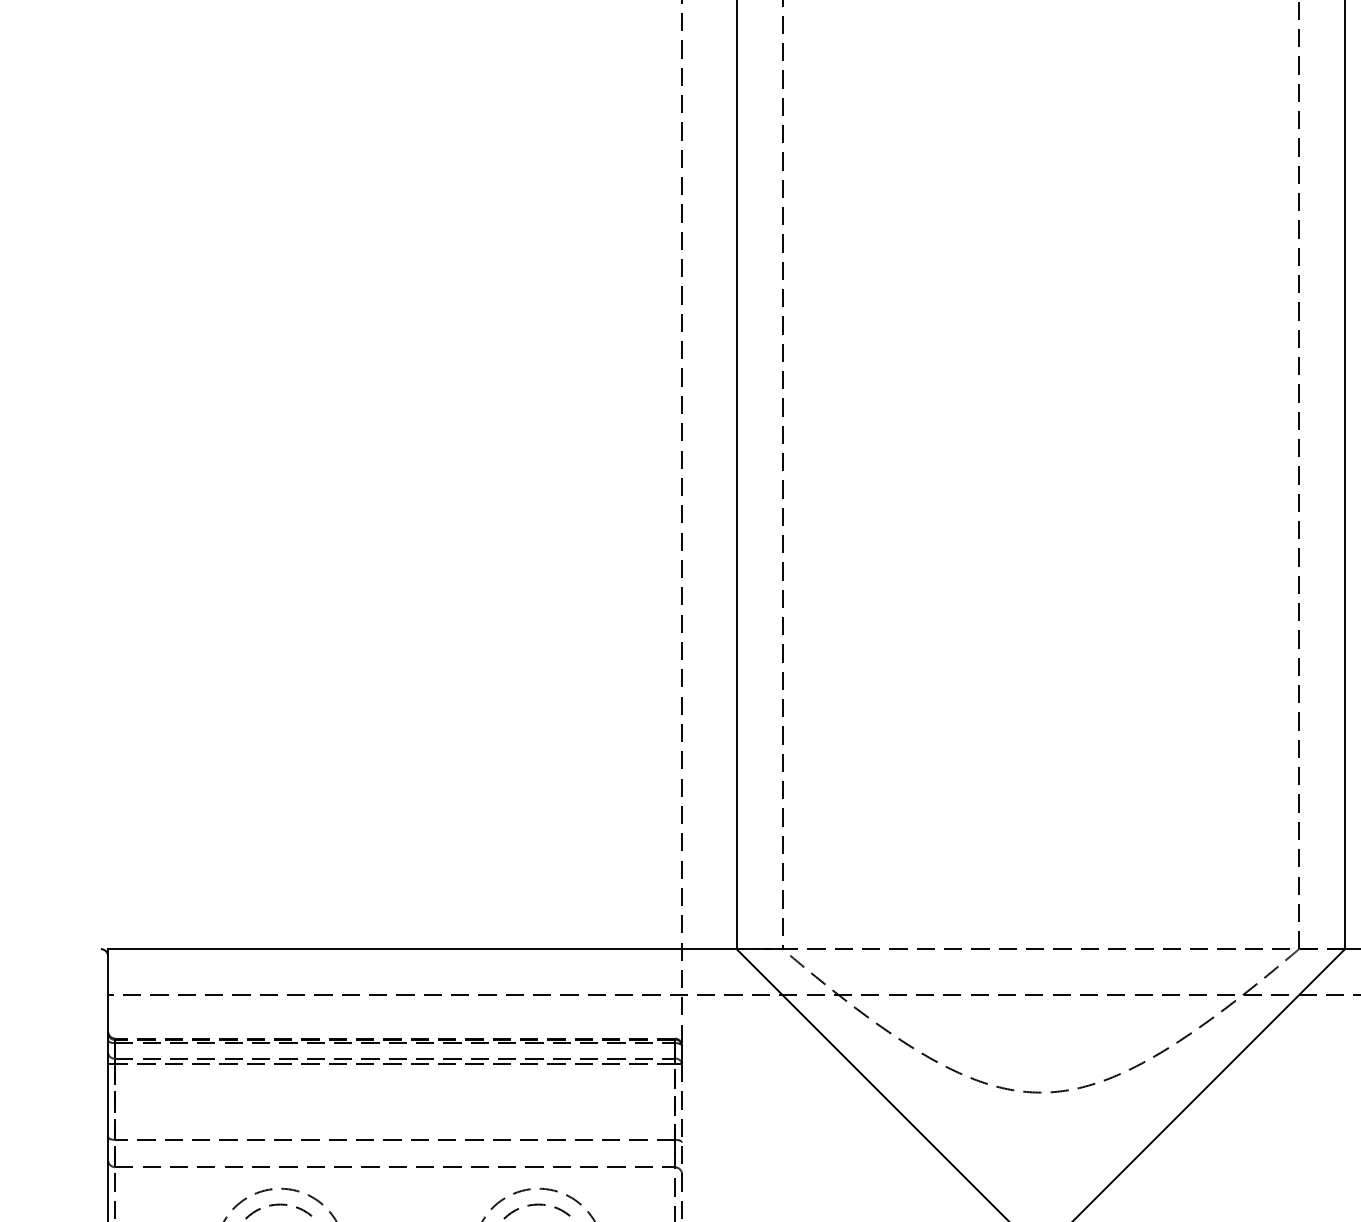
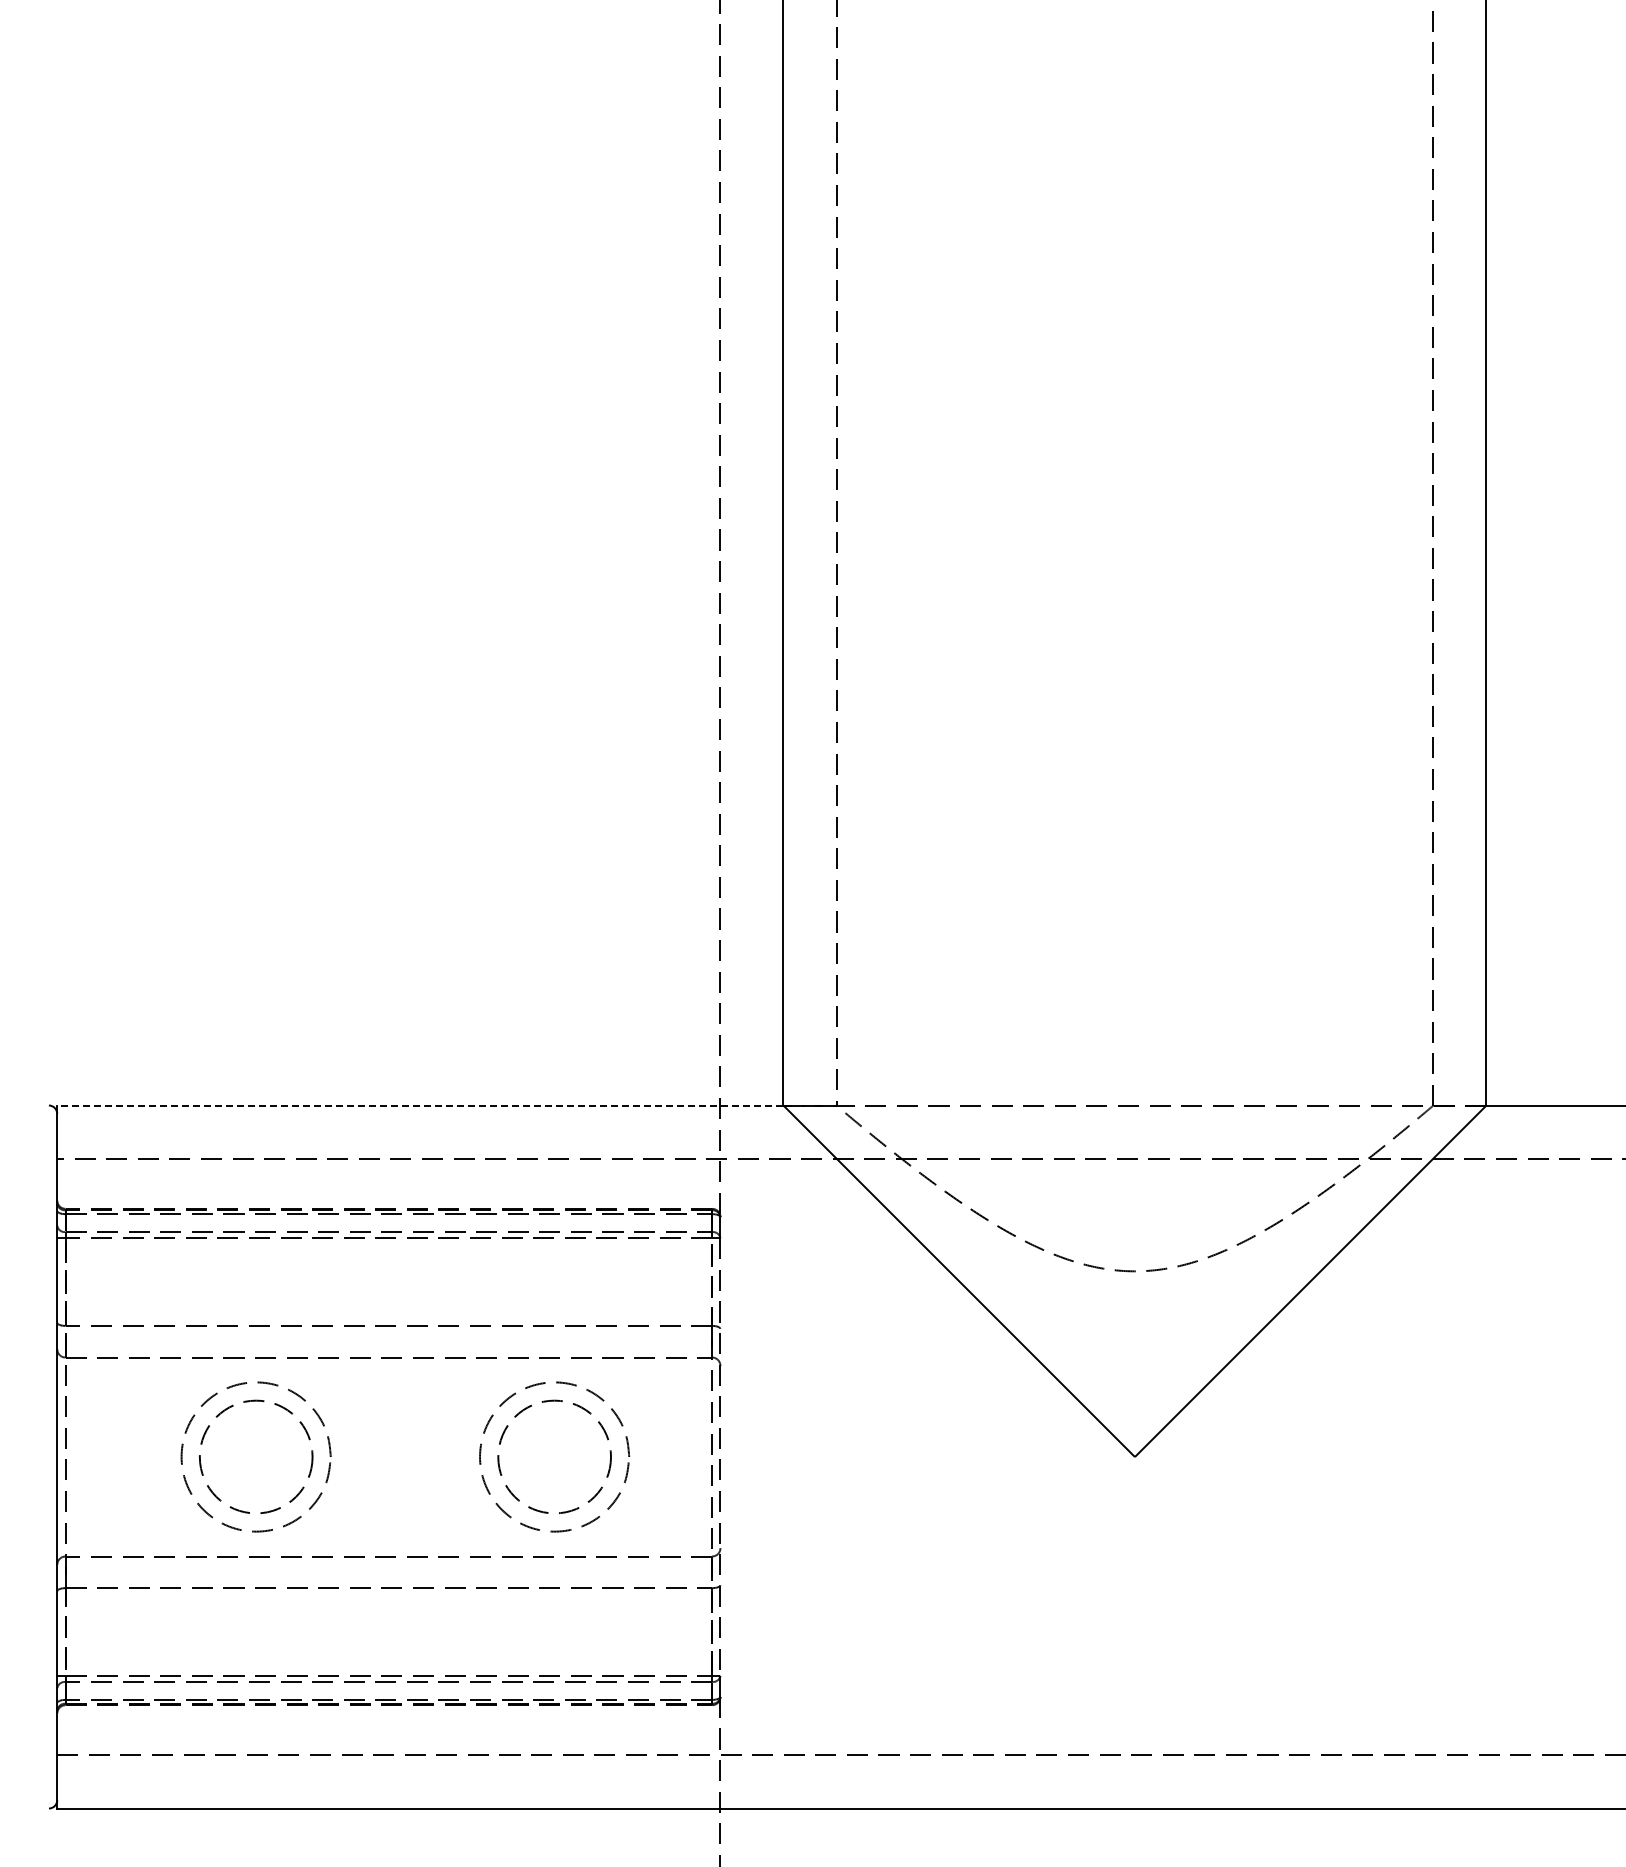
line: (421, 949) -> (419, 1105), solid -> dashed

